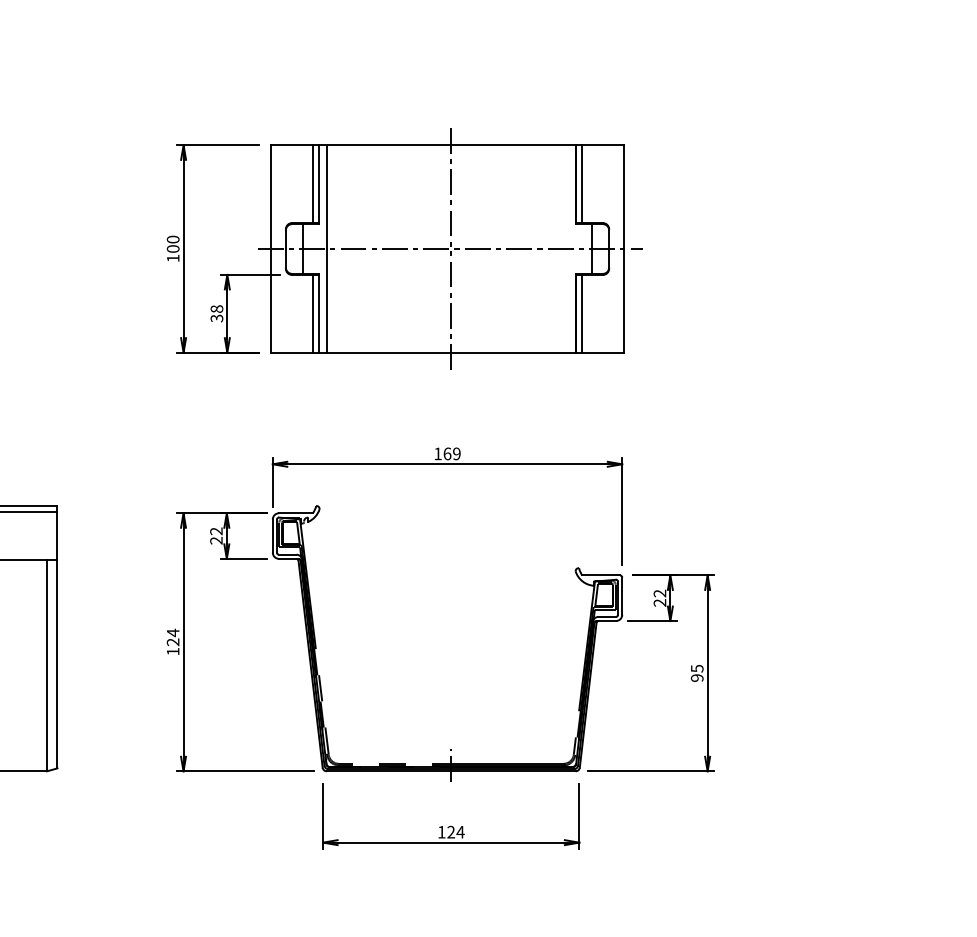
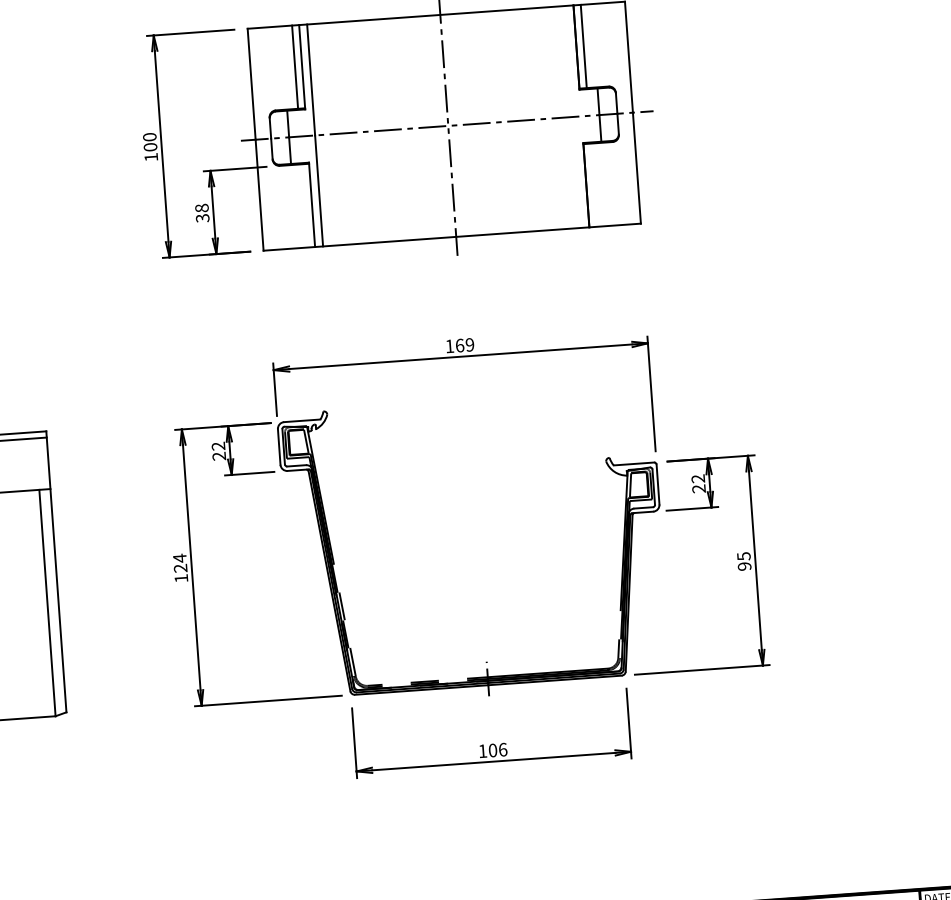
line: (312, 313) -> (304, 205), removed
line: (582, 313) -> (593, 184), removed
text: (455, 831) -> (497, 749), 124 -> 106

